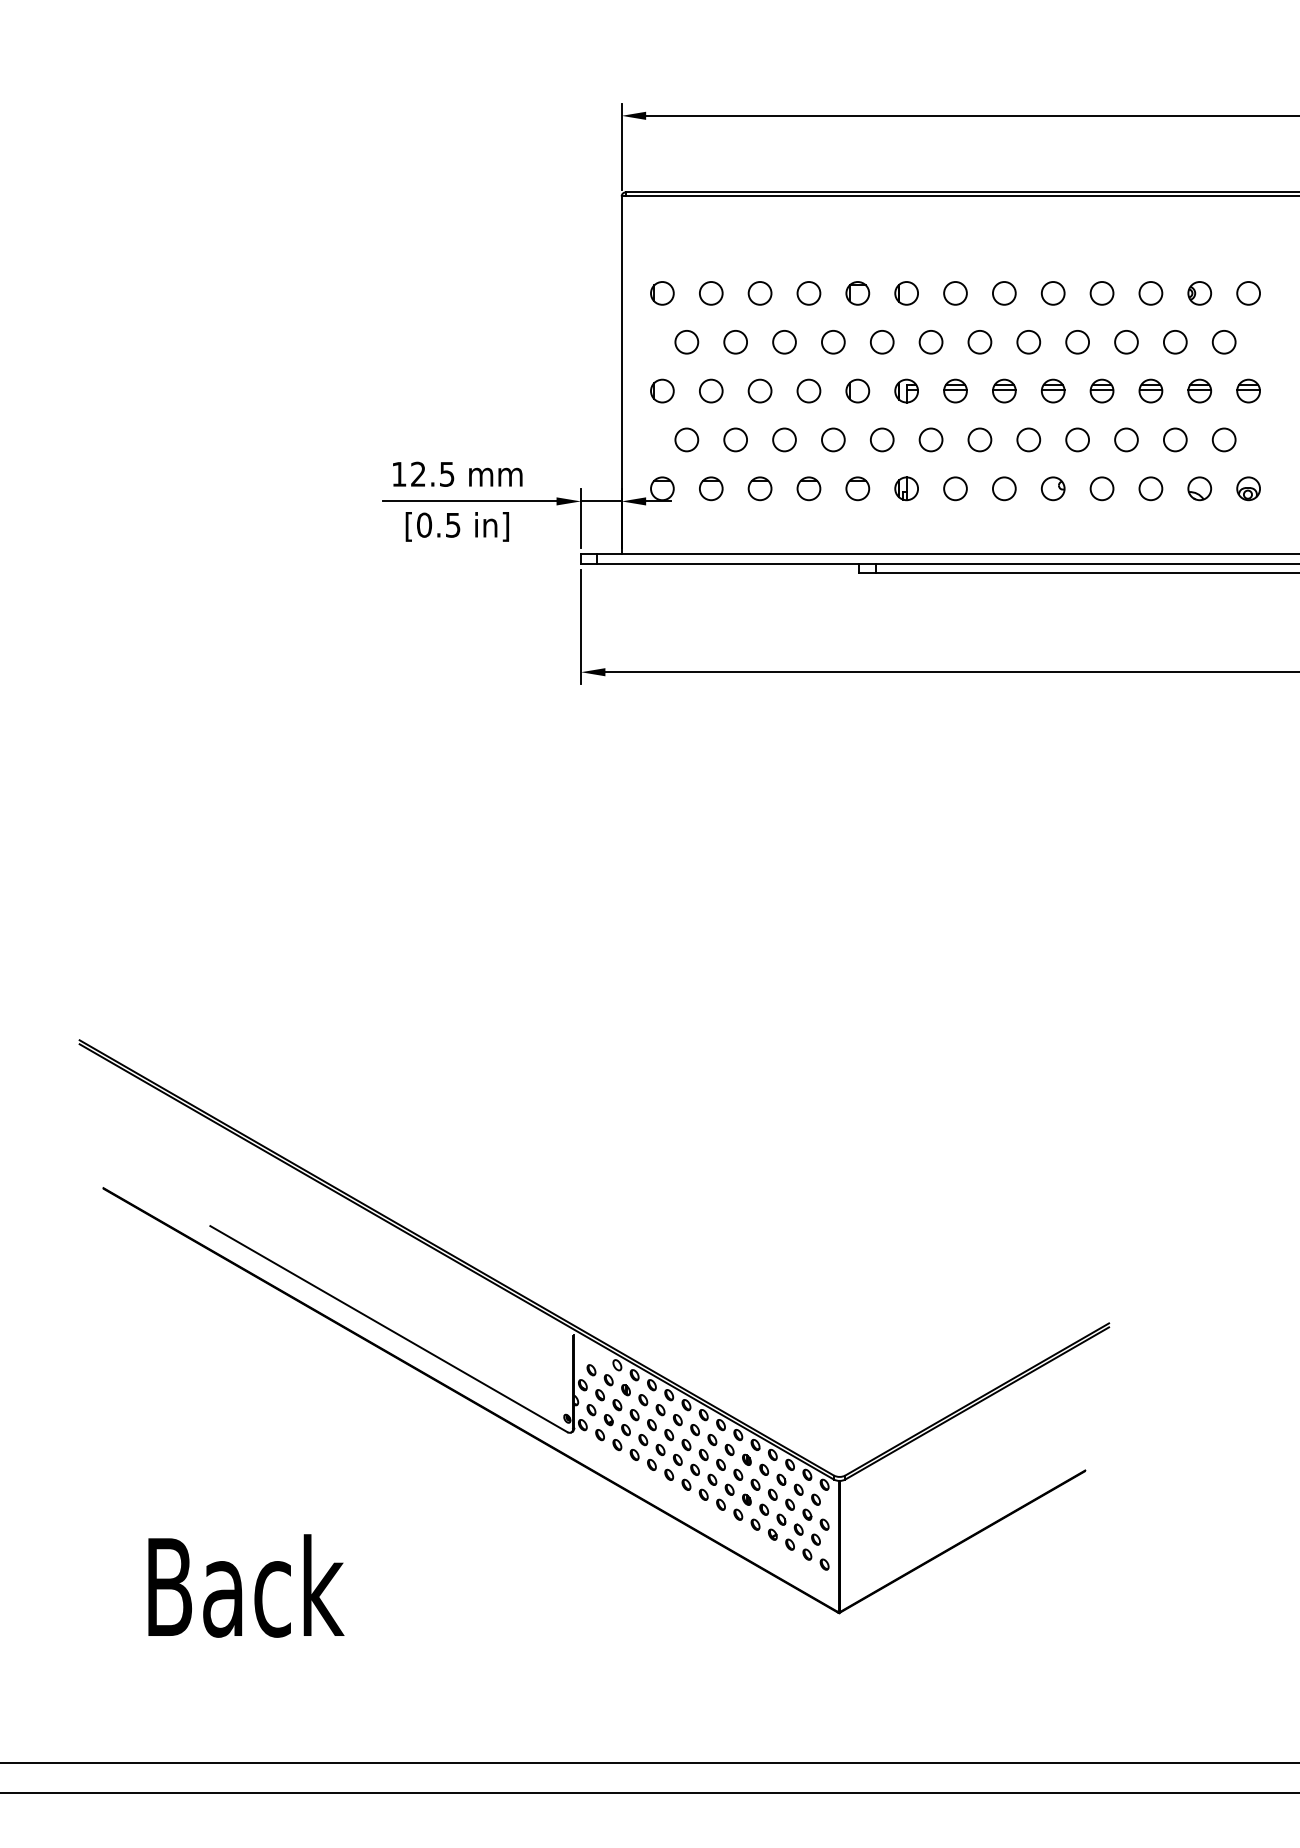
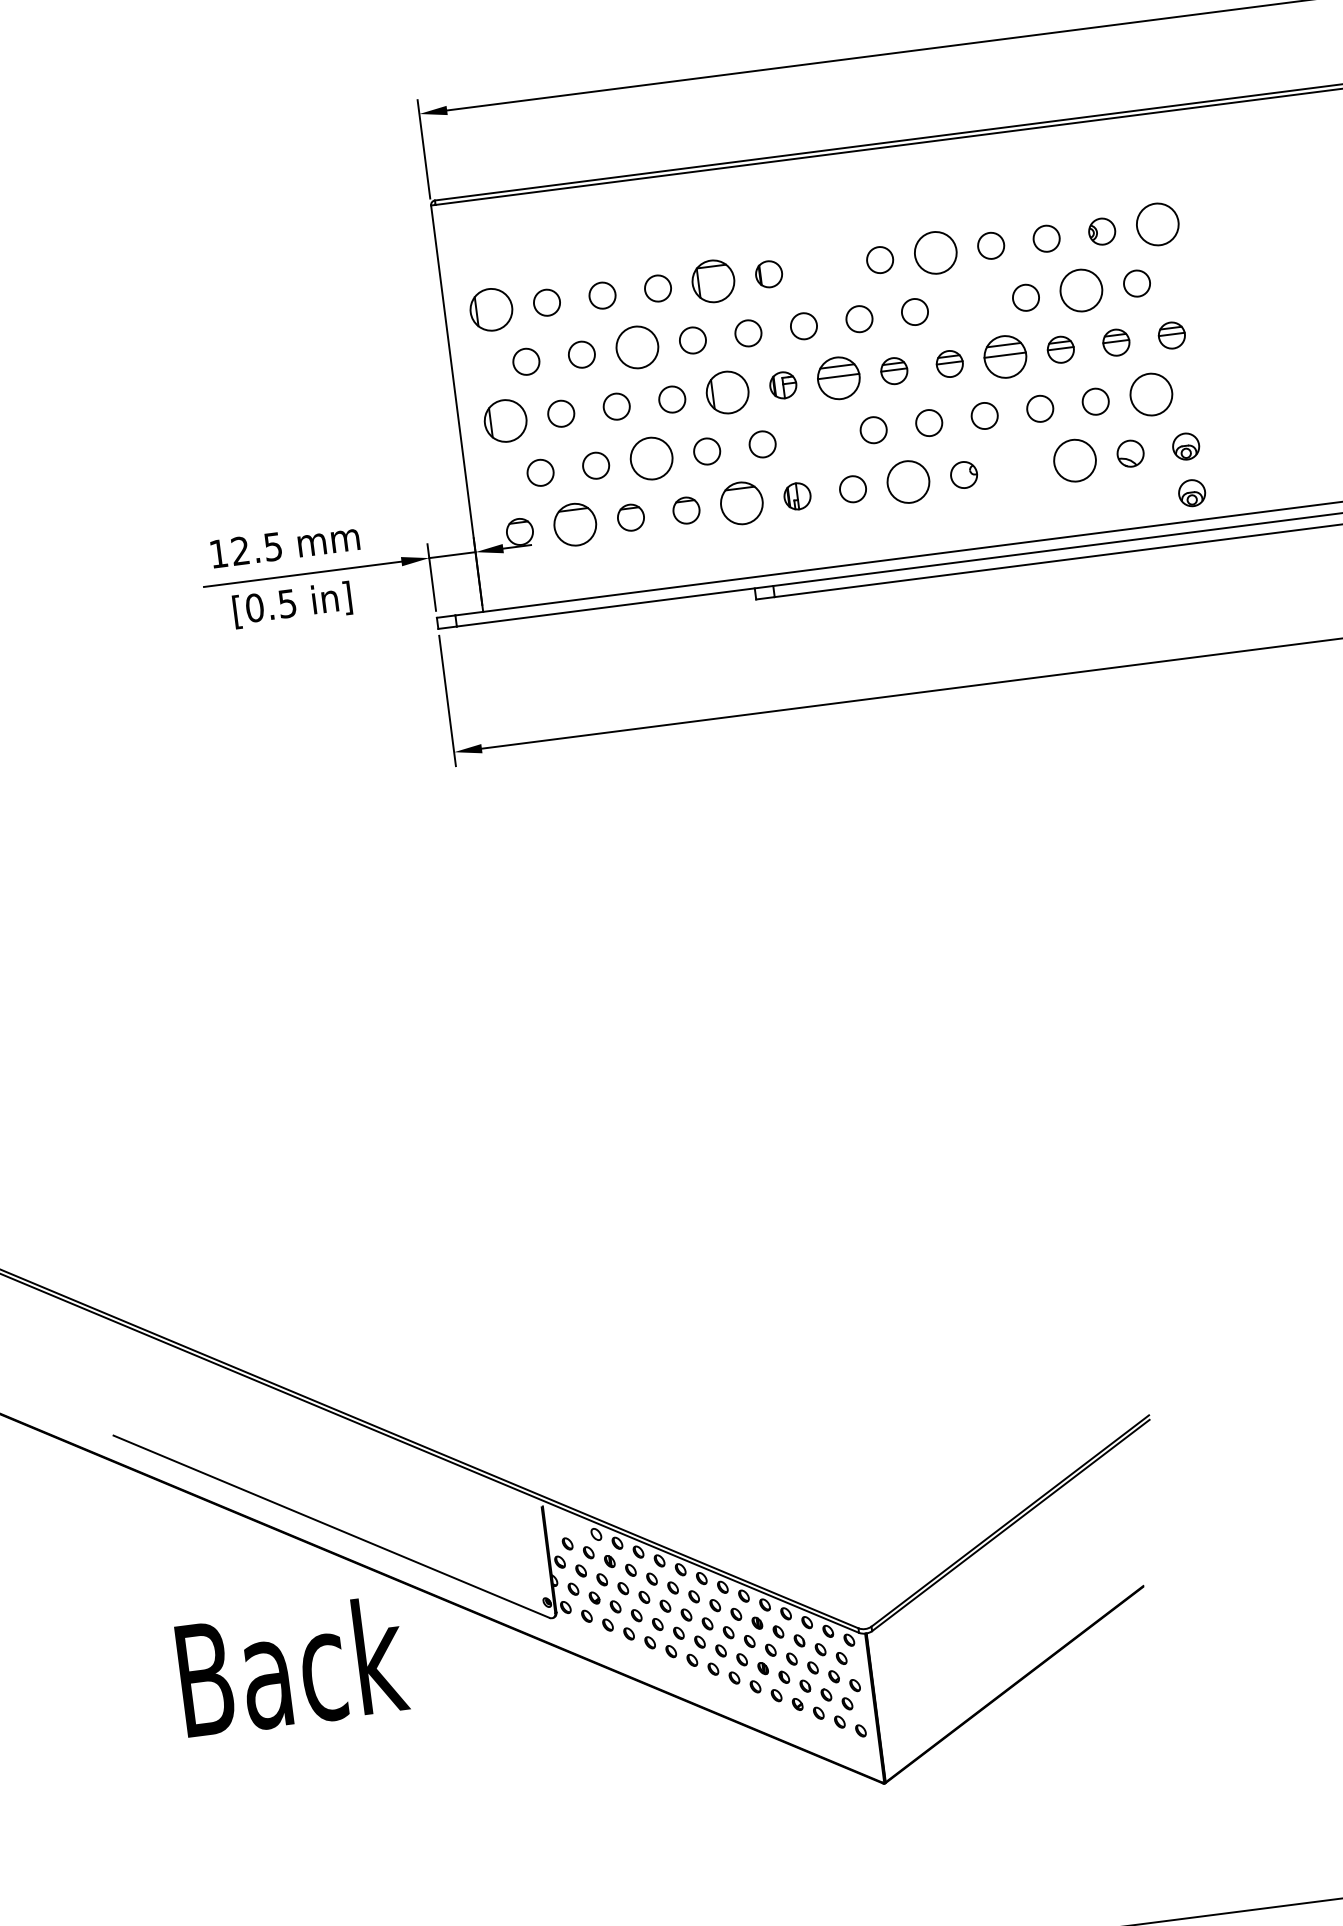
part: (662, 293) -> (491, 309), size x1.6
part: (857, 293) -> (713, 281), size x1.6
circle: (955, 293) -> (824, 267), removed
circle: (1052, 293) -> (934, 253), size x1.6
circle: (1248, 293) -> (1157, 224), size x1.6
circle: (784, 342) -> (637, 347), size x1.6
circle: (1077, 342) -> (970, 305), removed
circle: (1175, 342) -> (1081, 290), size x1.6
part: (662, 390) -> (505, 420), size x1.6
part: (857, 390) -> (727, 391), size x1.6
part: (955, 390) -> (838, 377), size x1.6
part: (1101, 390) -> (1004, 356), size x1.6
circle: (784, 439) -> (651, 458), size x1.6
circle: (930, 439) -> (817, 436), removed
circle: (1223, 439) -> (1150, 394), size x1.6
part: (711, 488) -> (575, 524), size x1.6
part: (857, 488) -> (741, 503), size x1.6
circle: (1004, 488) -> (908, 481), size x1.6
circle: (1101, 488) -> (1018, 467), removed
circle: (1150, 488) -> (1074, 460), size x1.6
part: (1248, 529) -> (1191, 492), added
text: (246, 1585) -> (292, 1666), moved

